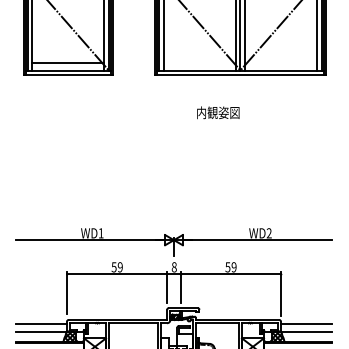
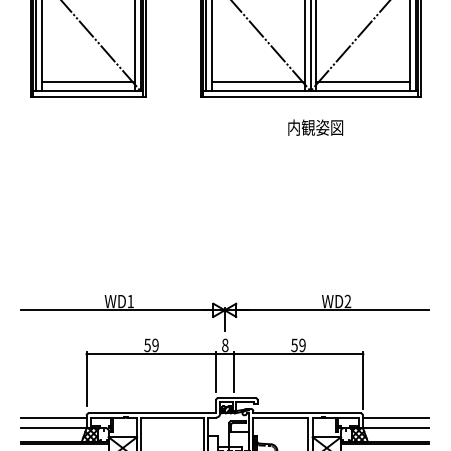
line: (199, 63) -> (257, 82), added
line: (280, 63) -> (362, 82), added
text: (218, 112) -> (315, 127), moved

